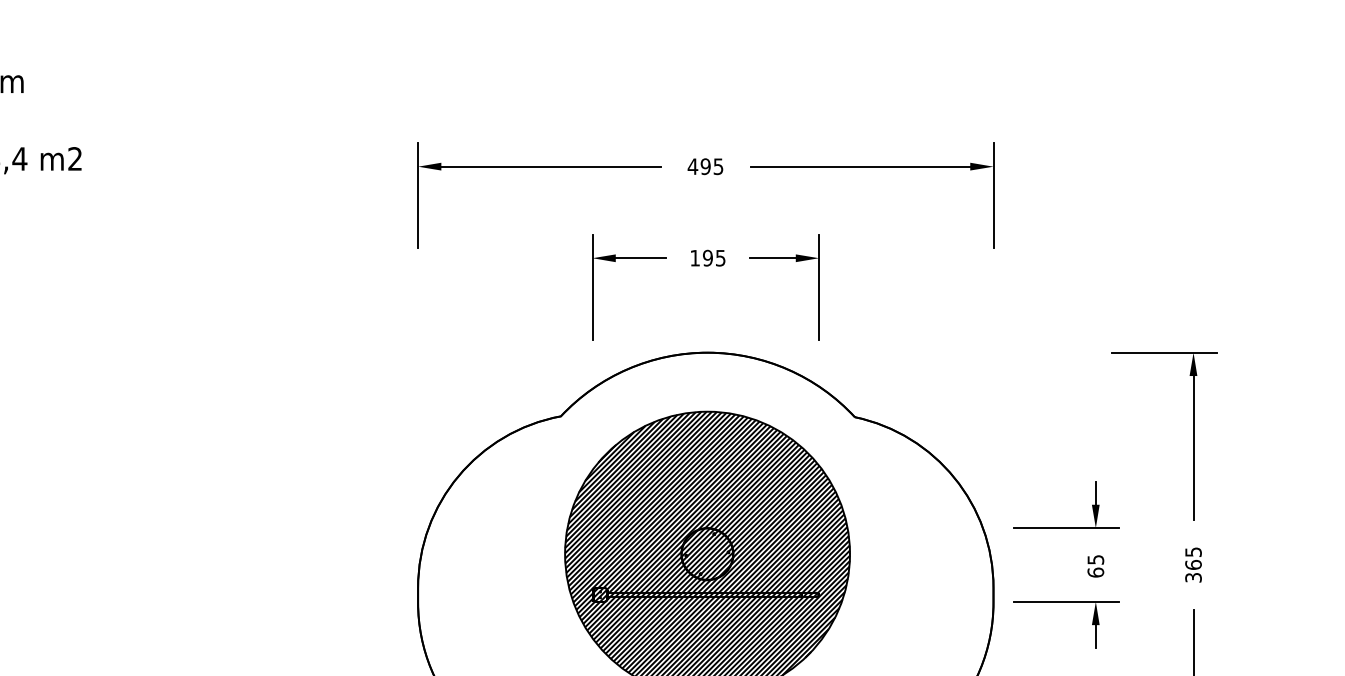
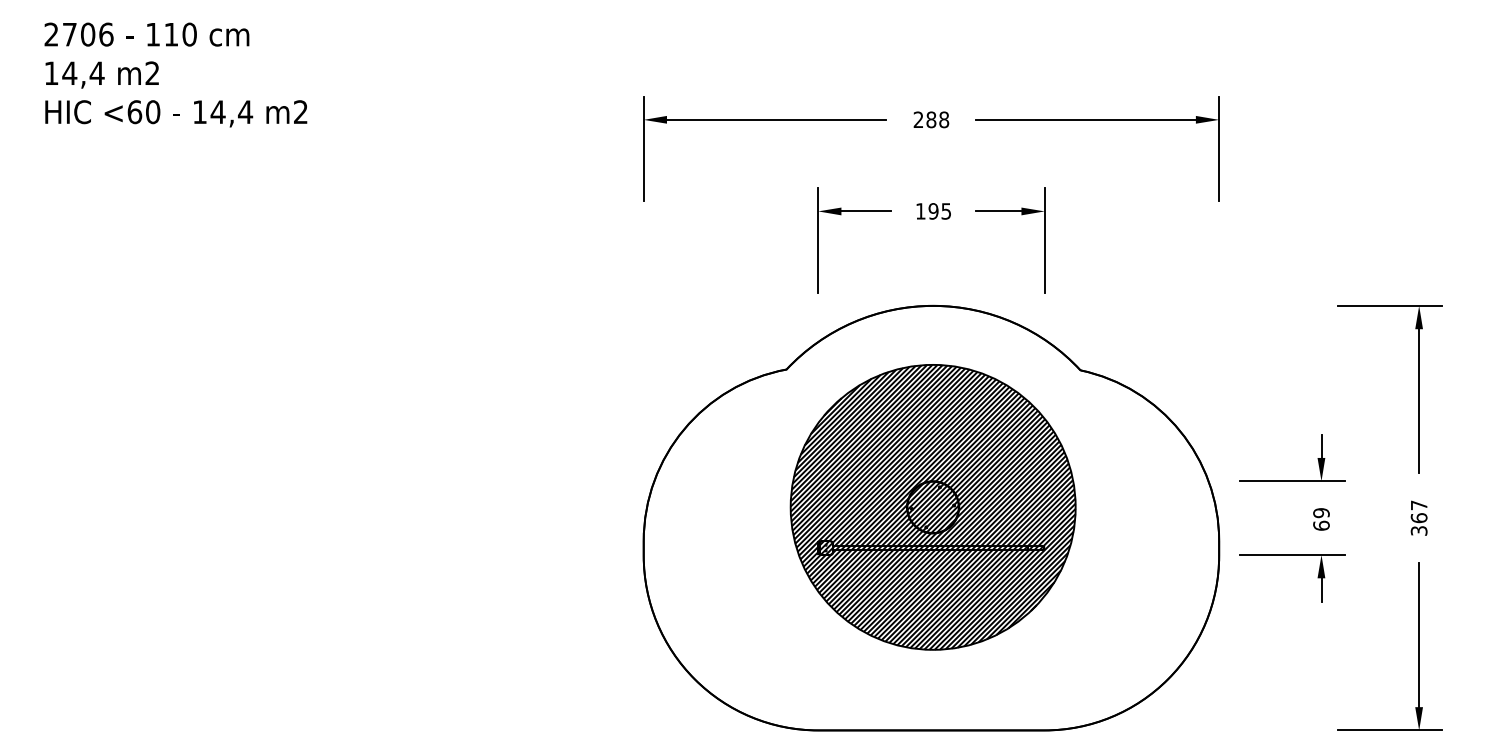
text: (705, 166) -> (931, 119), 495 -> 288
text: (1193, 552) -> (1419, 505), 365 -> 367
text: (1095, 560) -> (1321, 513), 65 -> 69

